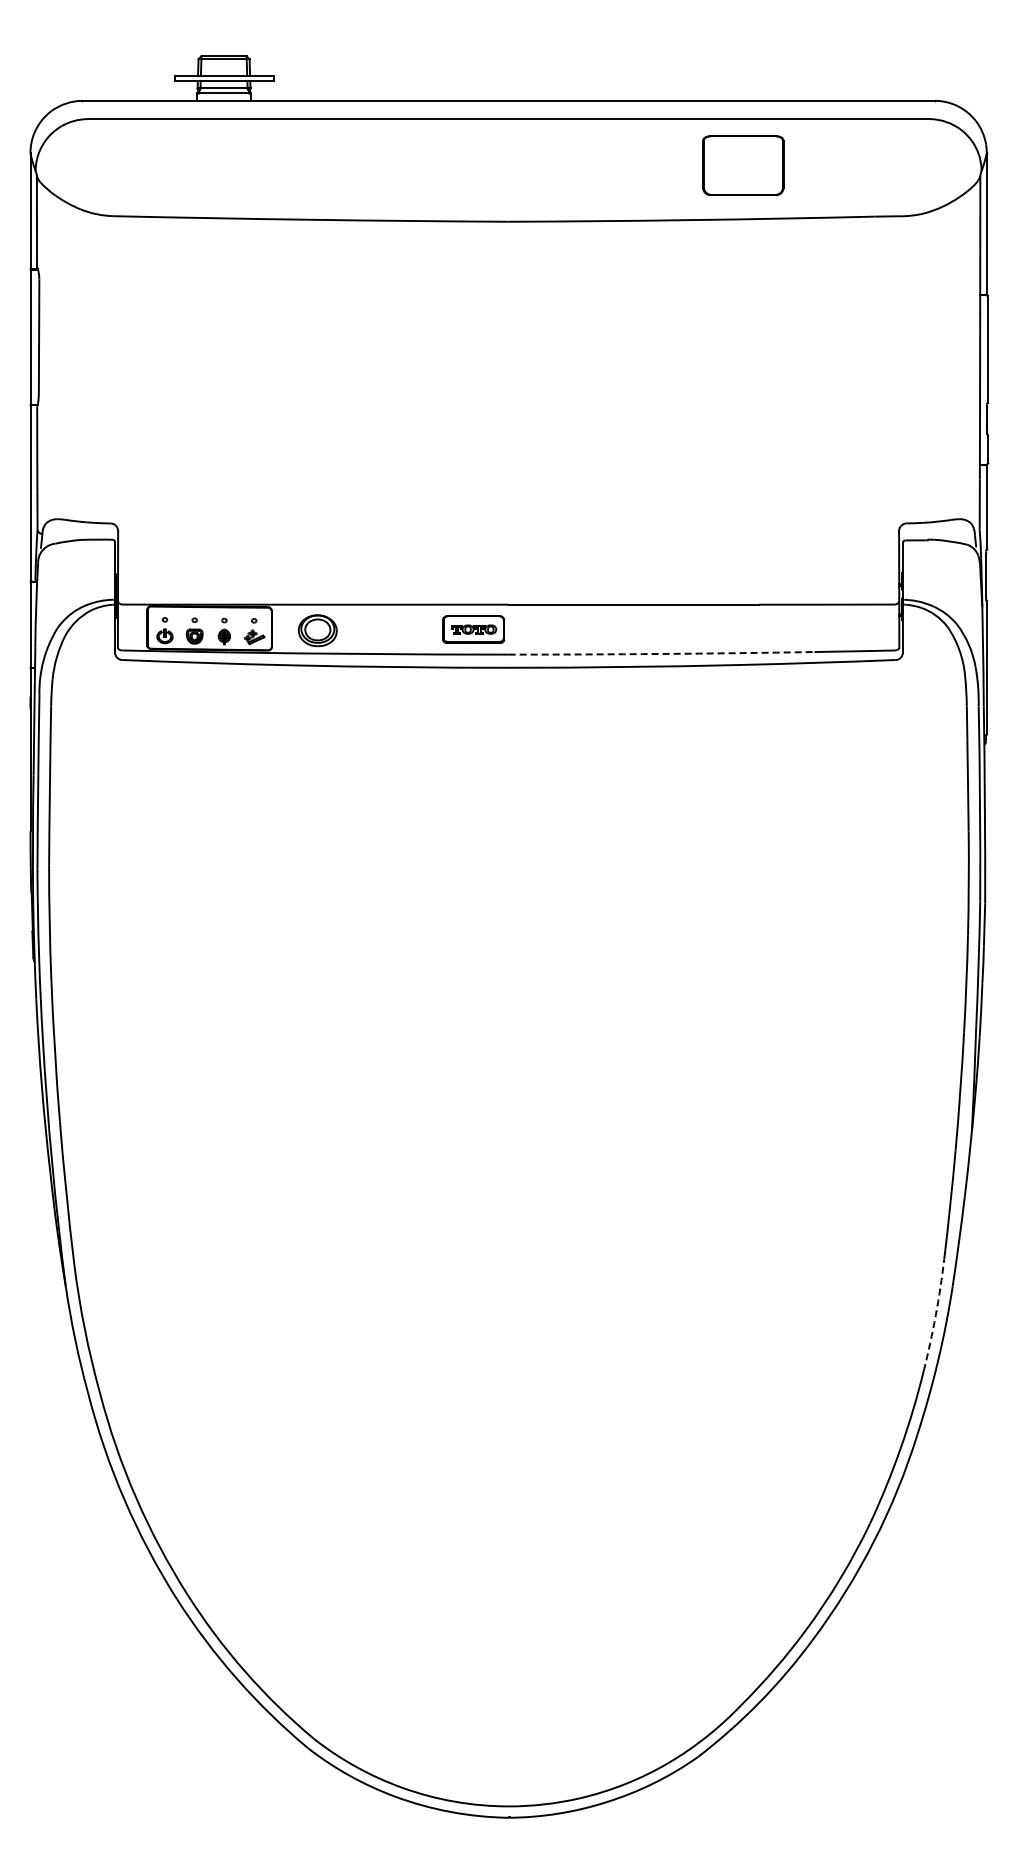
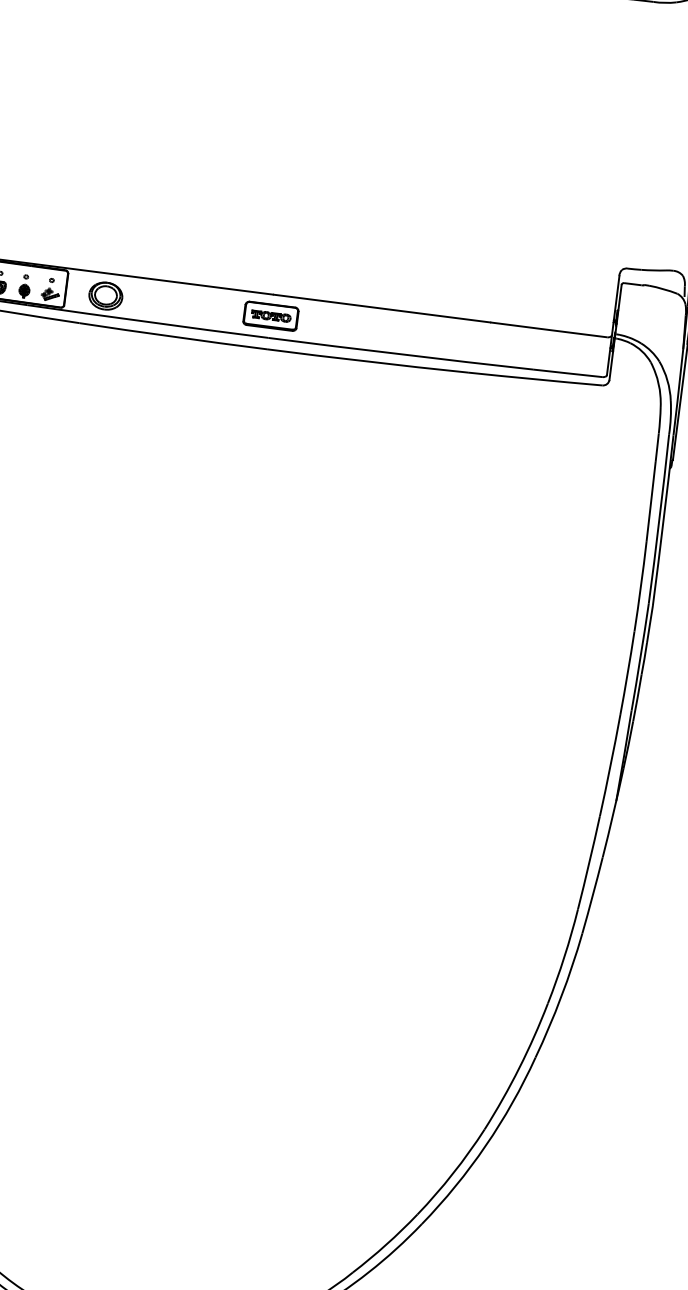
part: (473, 629) -> (270, 316), moved
arc: (661, 653) -> (400, 353), dashed -> solid
arc: (935, 1315) -> (564, 956), dashed -> solid

